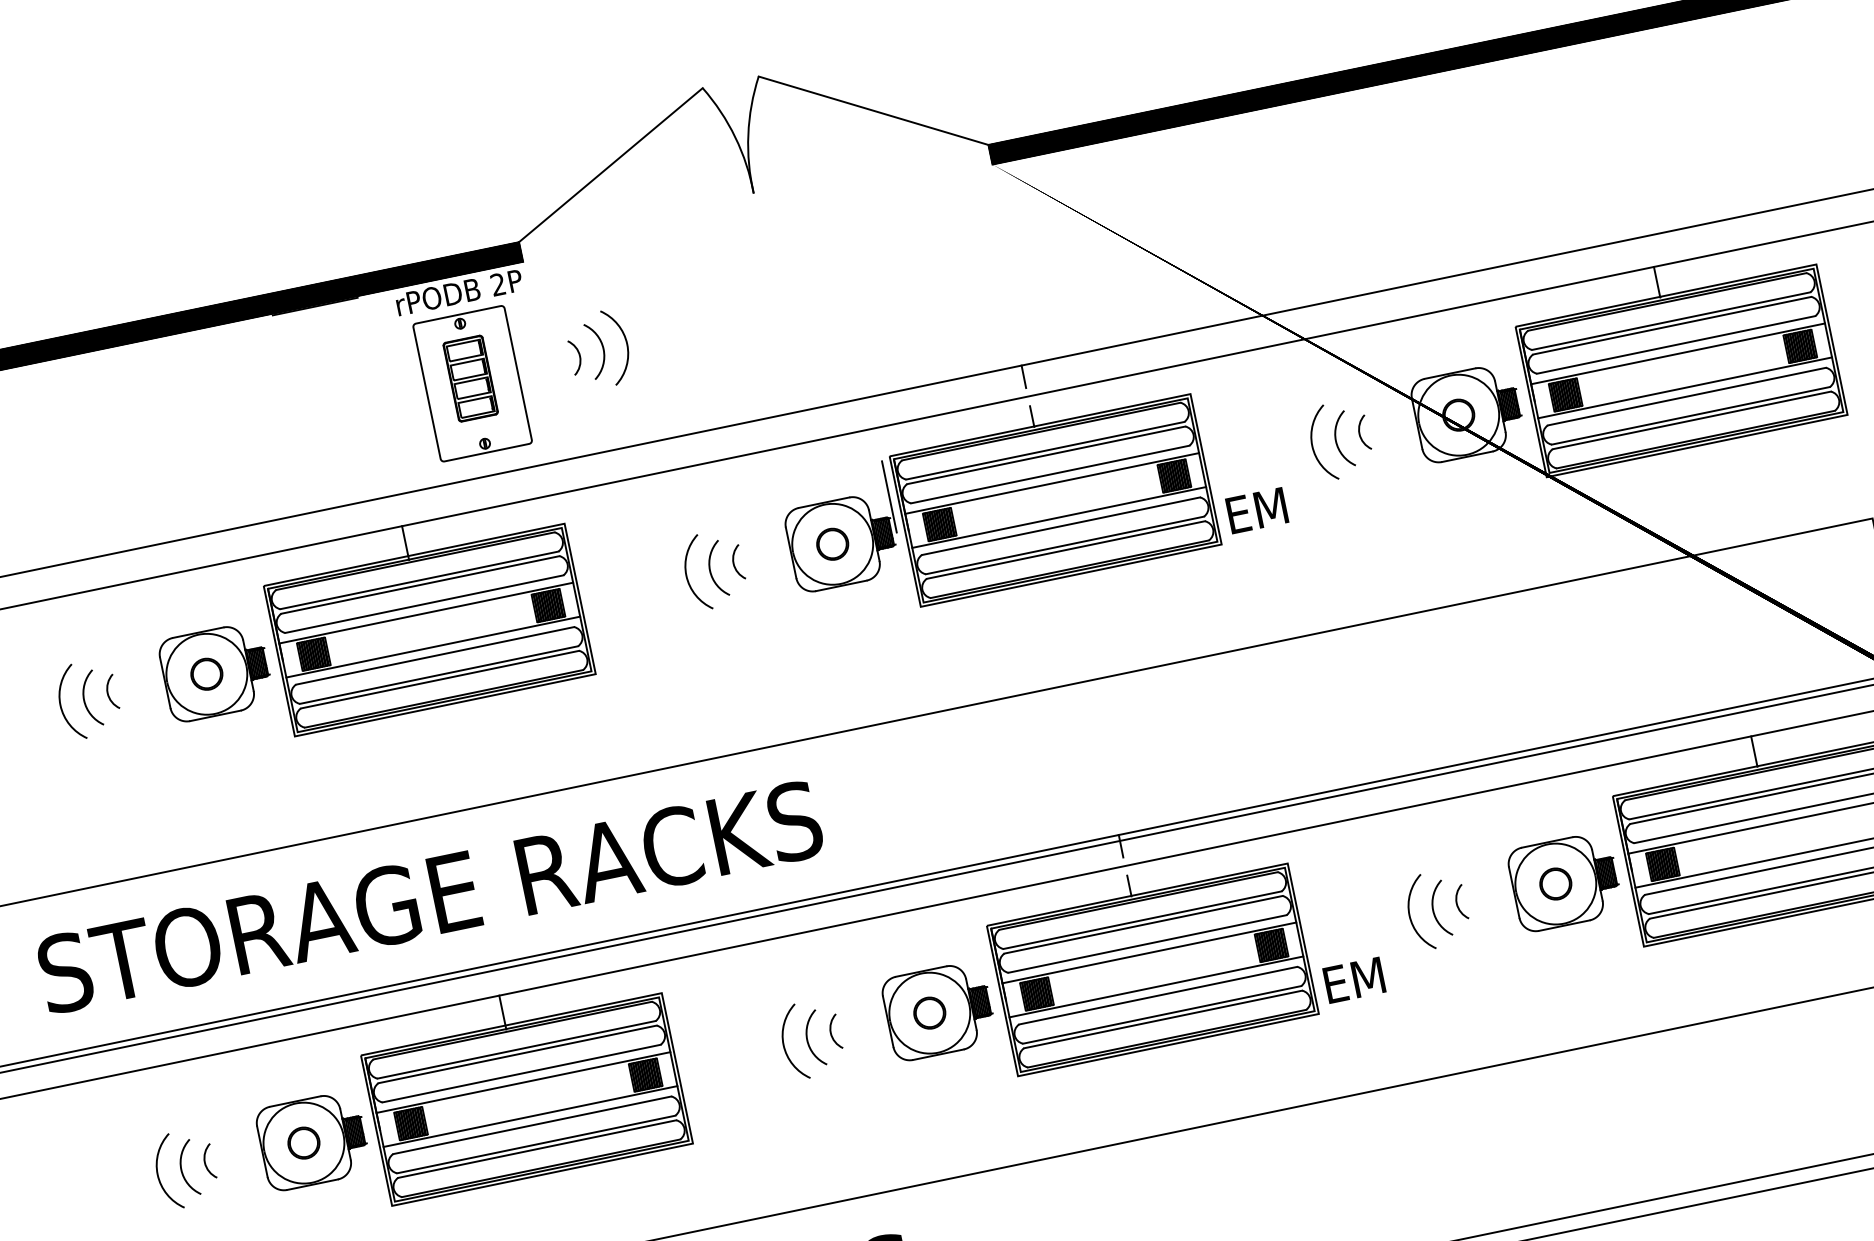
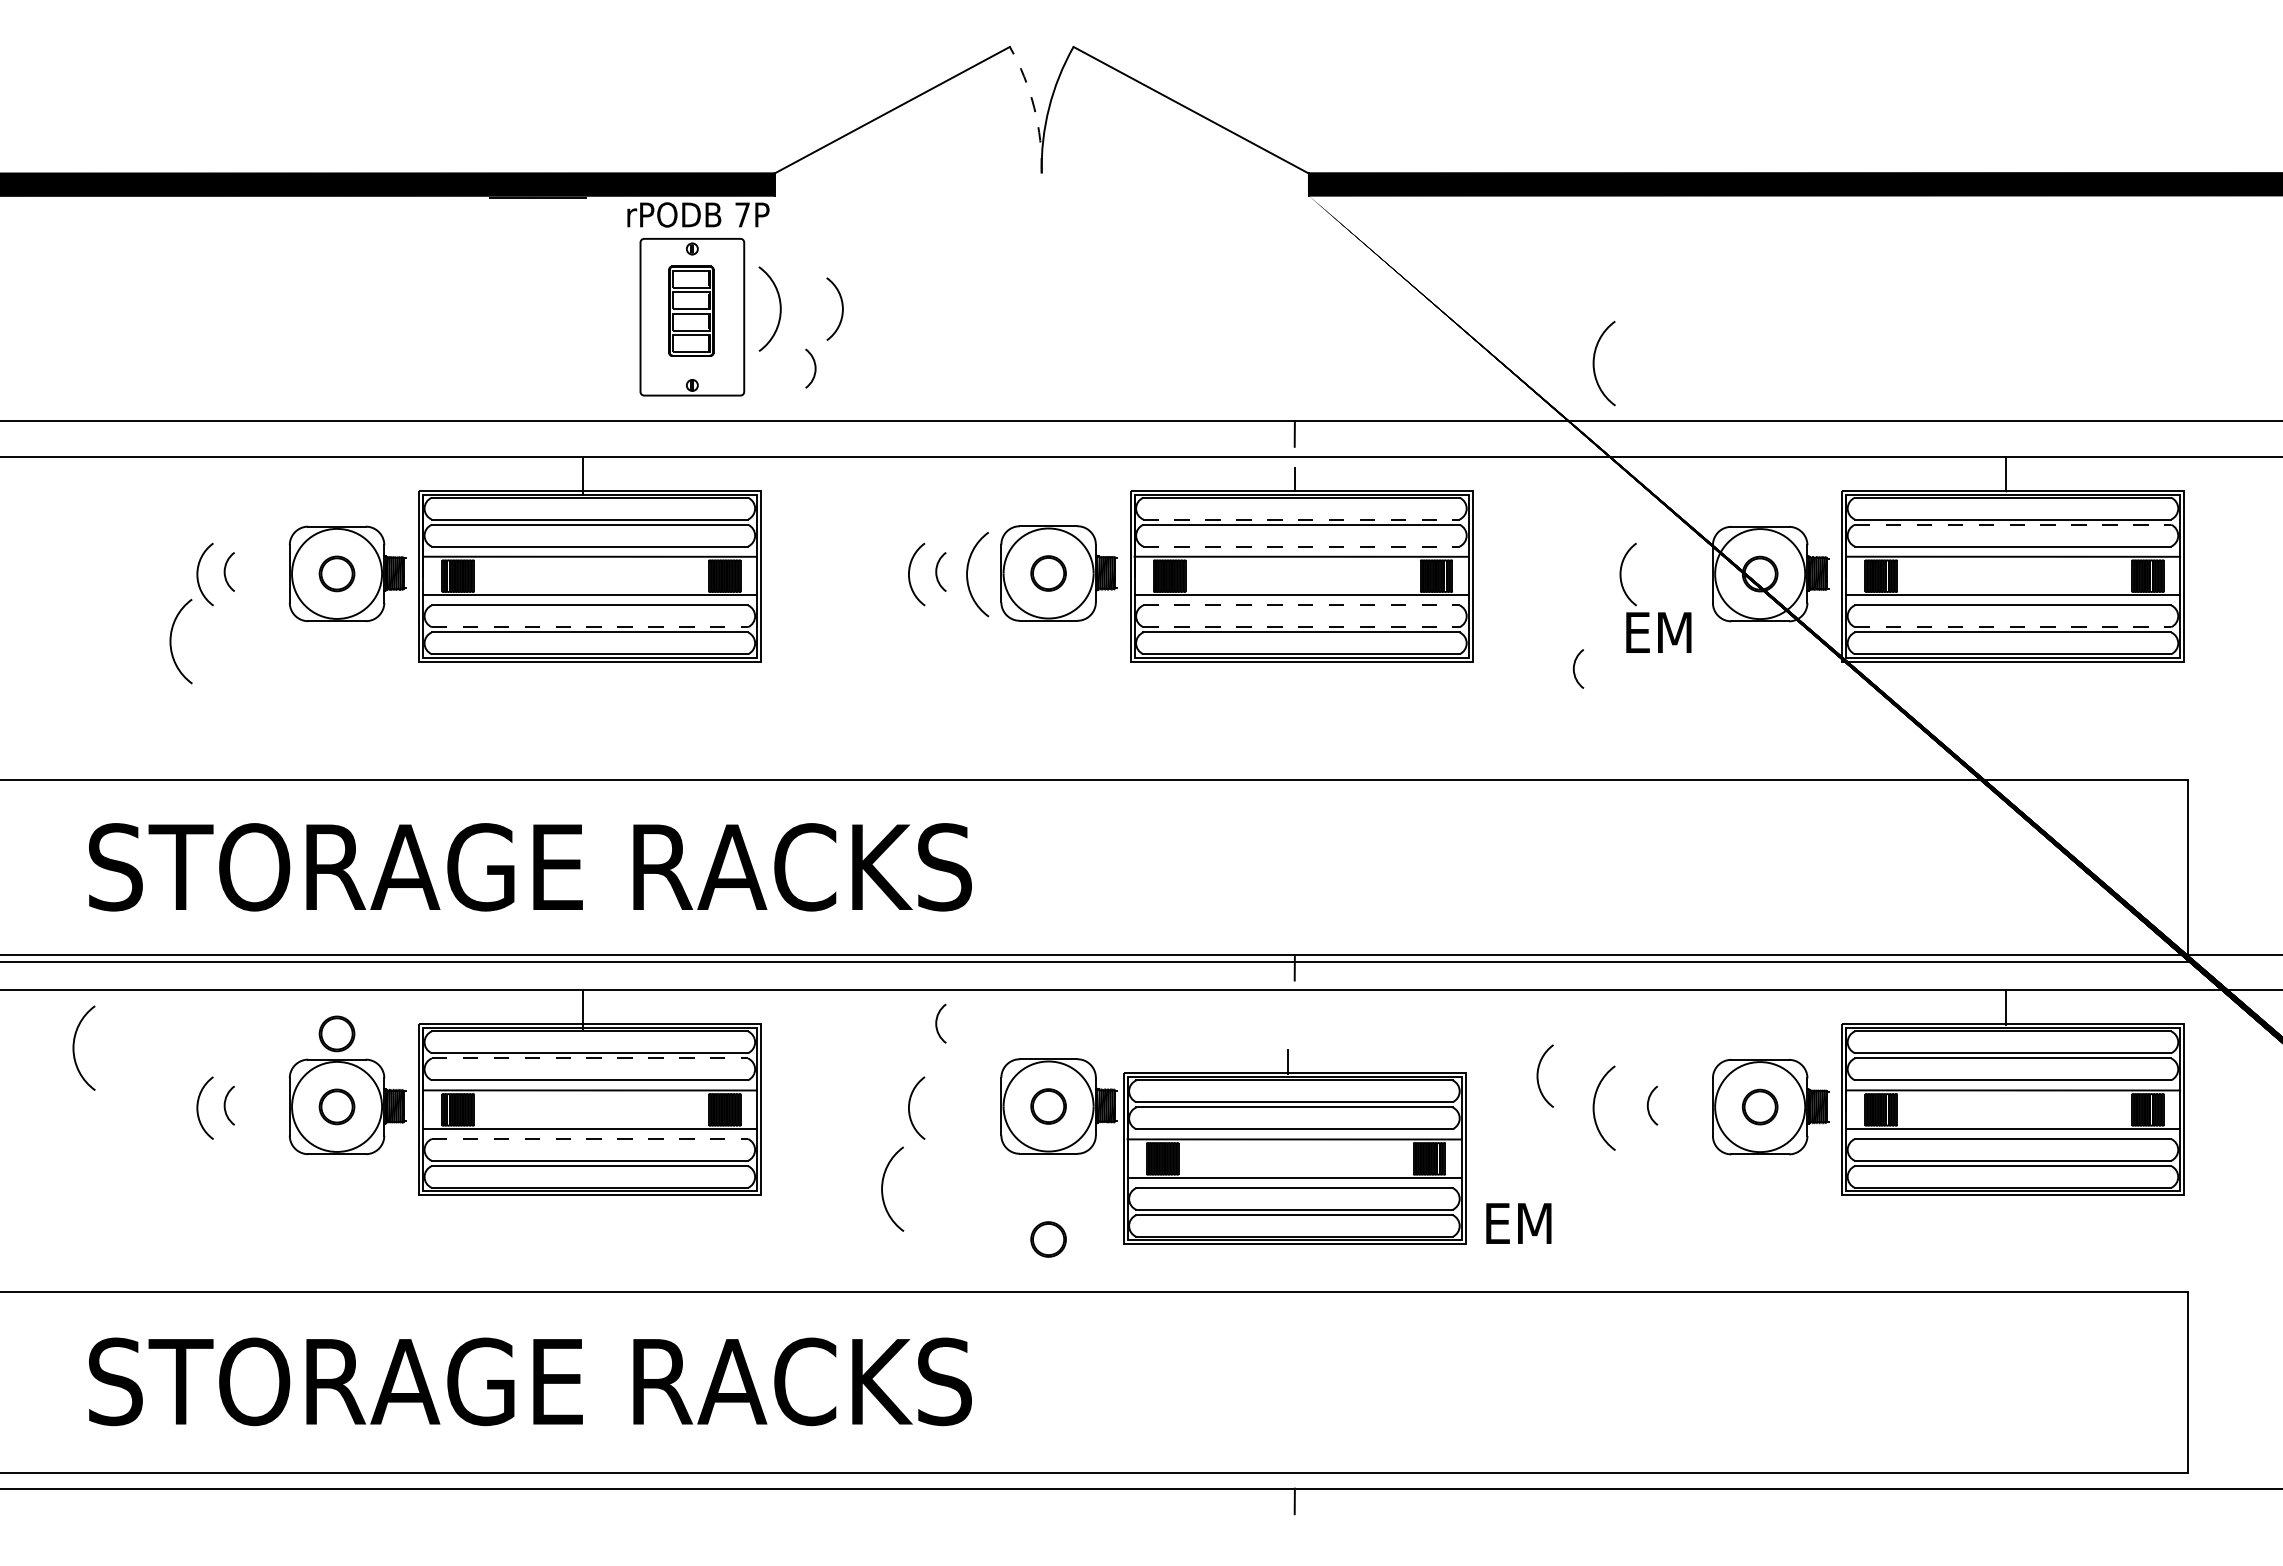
arc: (735, 137) -> (1034, 108), solid -> dashed
text: (498, 284) -> (742, 214), 2P -> 7P
line: (1672, 325) -> (2013, 524), solid -> dashed
arc: (625, 343) -> (779, 308), moved
arc: (579, 356) -> (814, 368), moved
line: (1691, 416) -> (2013, 627), solid -> dashed
arc: (1360, 433) -> (1574, 668), moved
arc: (1313, 445) -> (1594, 363), moved
line: (1046, 450) -> (1302, 519), solid -> dashed
line: (1051, 474) -> (1302, 546), solid -> dashed
line: (889, 496) -> (1121, 534), removed
text: (1256, 510) -> (1658, 632), moved
line: (1061, 526) -> (1302, 605), solid -> dashed
line: (1065, 545) -> (1302, 627), solid -> dashed
arc: (686, 571) -> (968, 570), moved
line: (439, 675) -> (590, 627), solid -> dashed
arc: (61, 704) -> (171, 641), moved
arc: (1433, 909) -> (1538, 1075), moved
part: (1150, 959) -> (1294, 1146), moved
text: (1354, 980) -> (1518, 1223), moved
arc: (831, 1032) -> (937, 1023), moved
arc: (784, 1041) -> (883, 1185), moved
line: (518, 1054) -> (590, 1058), solid -> dashed
part: (290, 1078) -> (336, 1033), added
line: (532, 1125) -> (590, 1139), solid -> dashed
circle: (953, 1130) -> (1048, 1239), added
arc: (158, 1173) -> (74, 1047), moved

